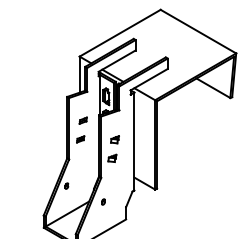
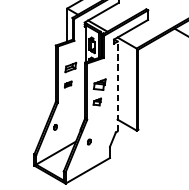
part: (82, 120) -> (69, 67), size x1.6
part: (114, 139) -> (99, 84), size x1.6
line: (134, 141) -> (117, 86), solid -> dashed

